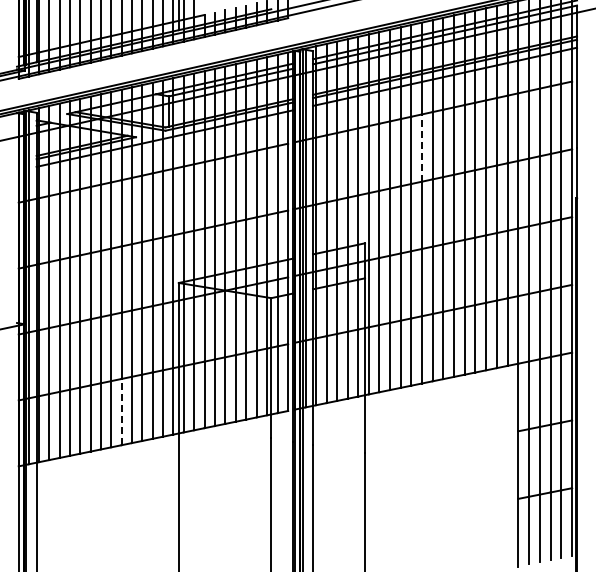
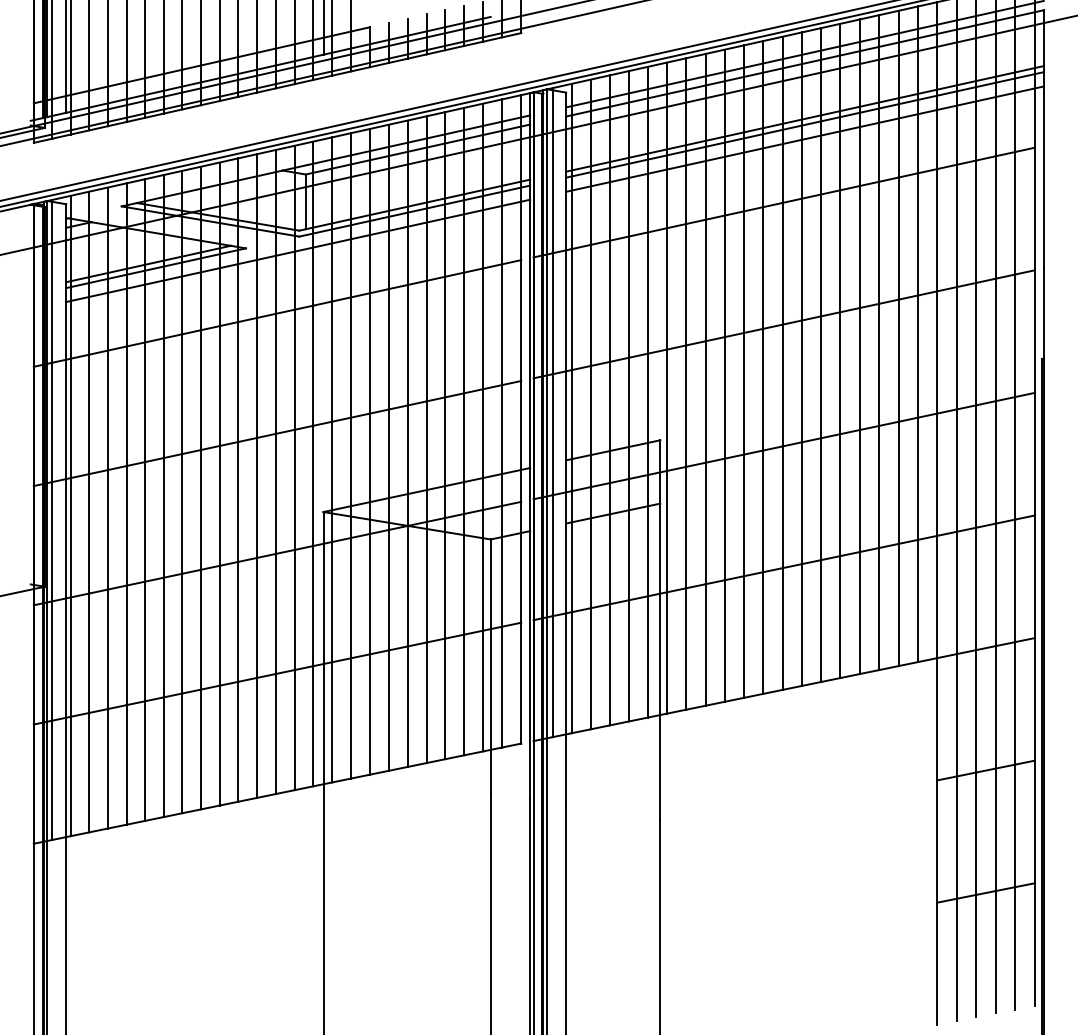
line: (421, 148) -> (762, 268), dashed -> solid
line: (121, 411) -> (219, 744), dashed -> solid

